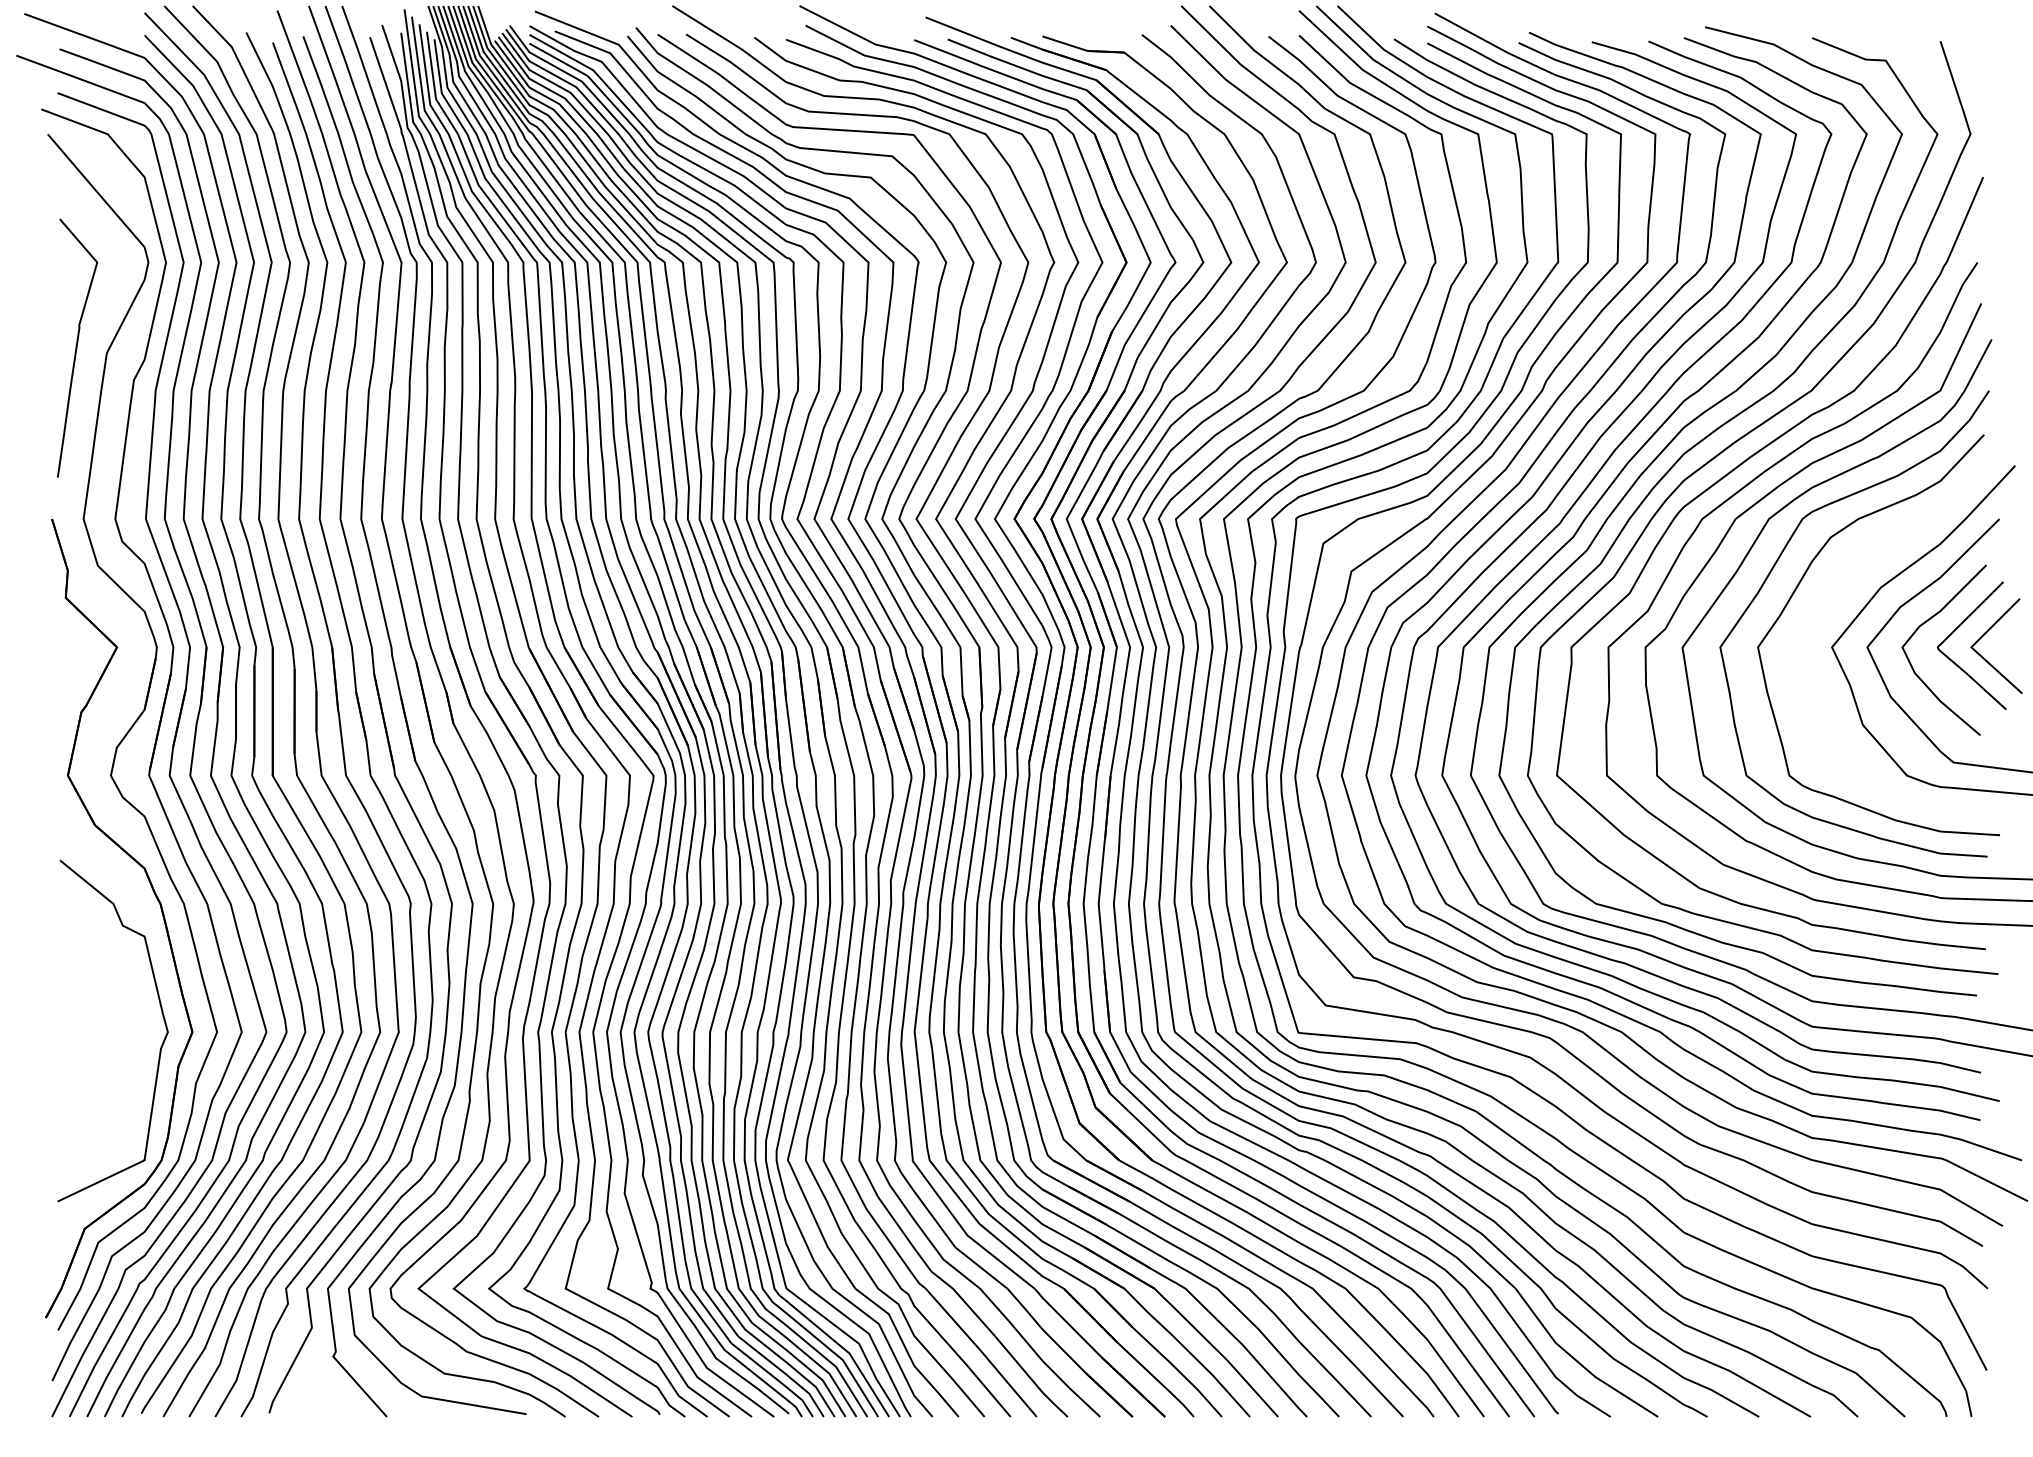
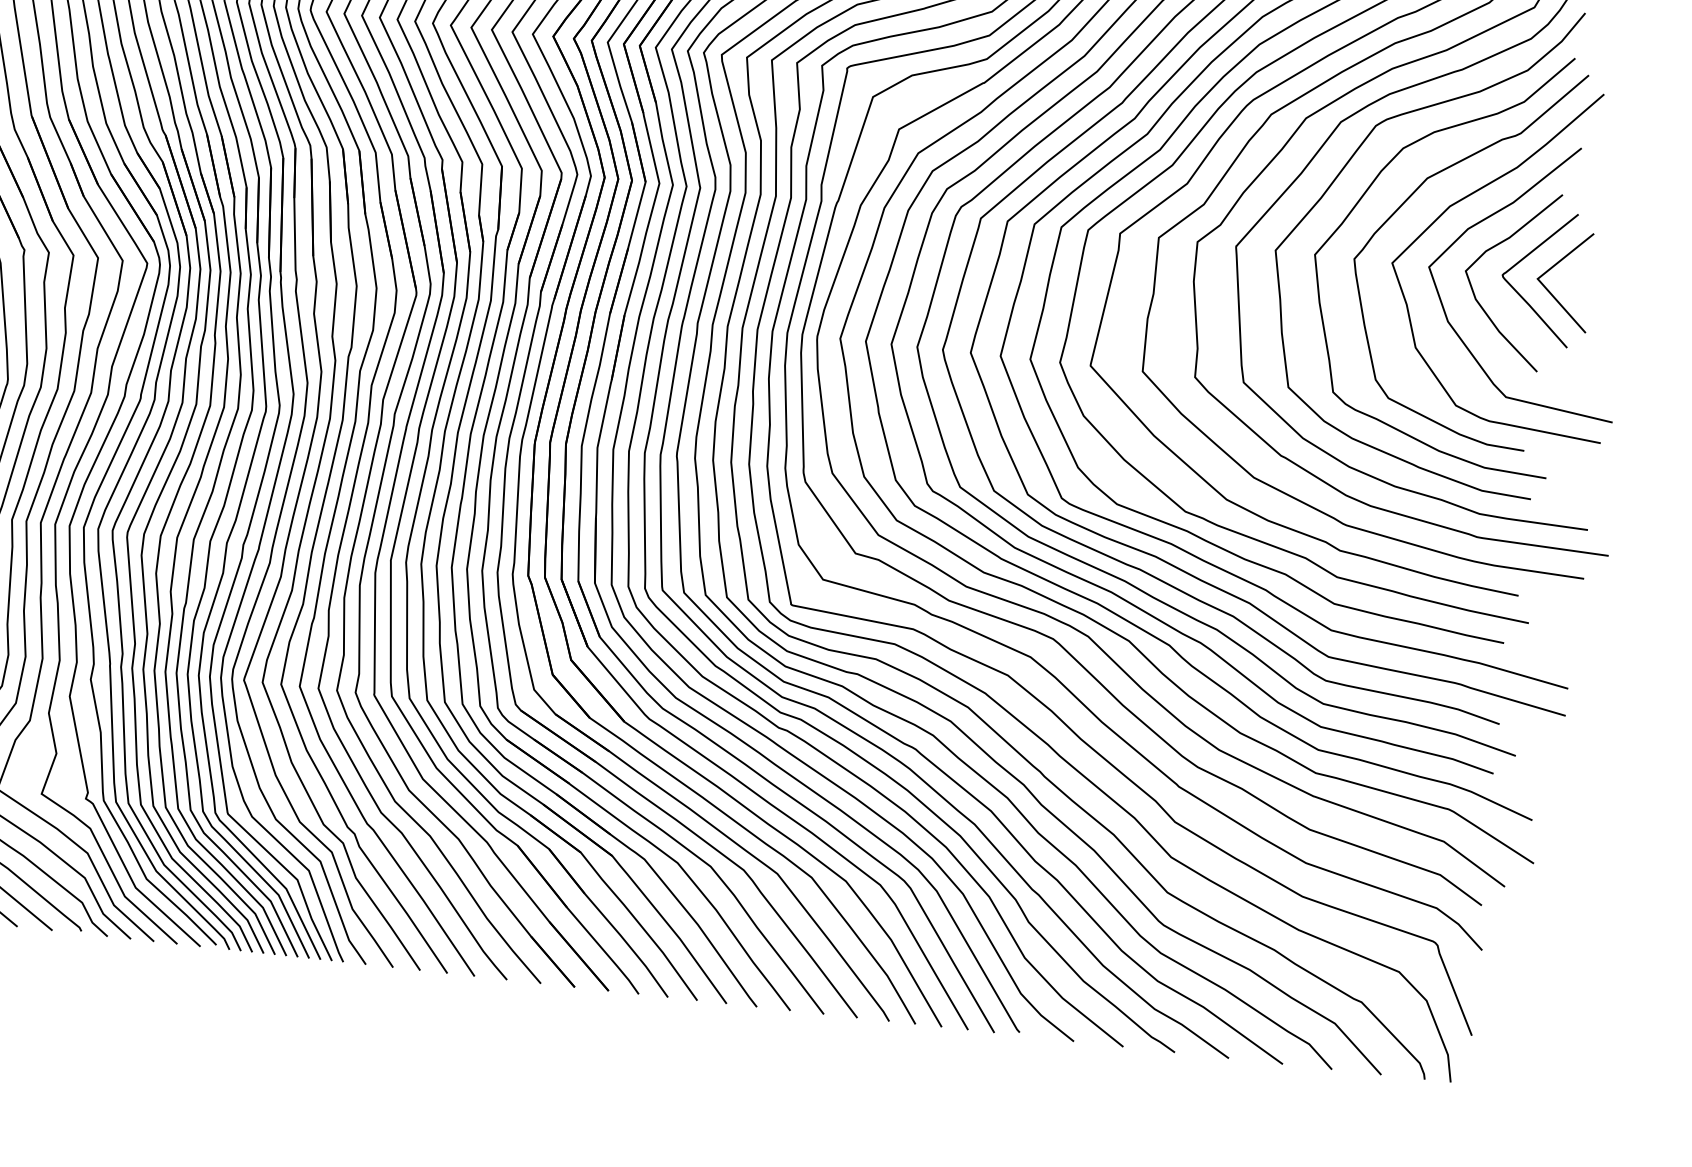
curve: (1840, 586) -> (1408, 200), added

